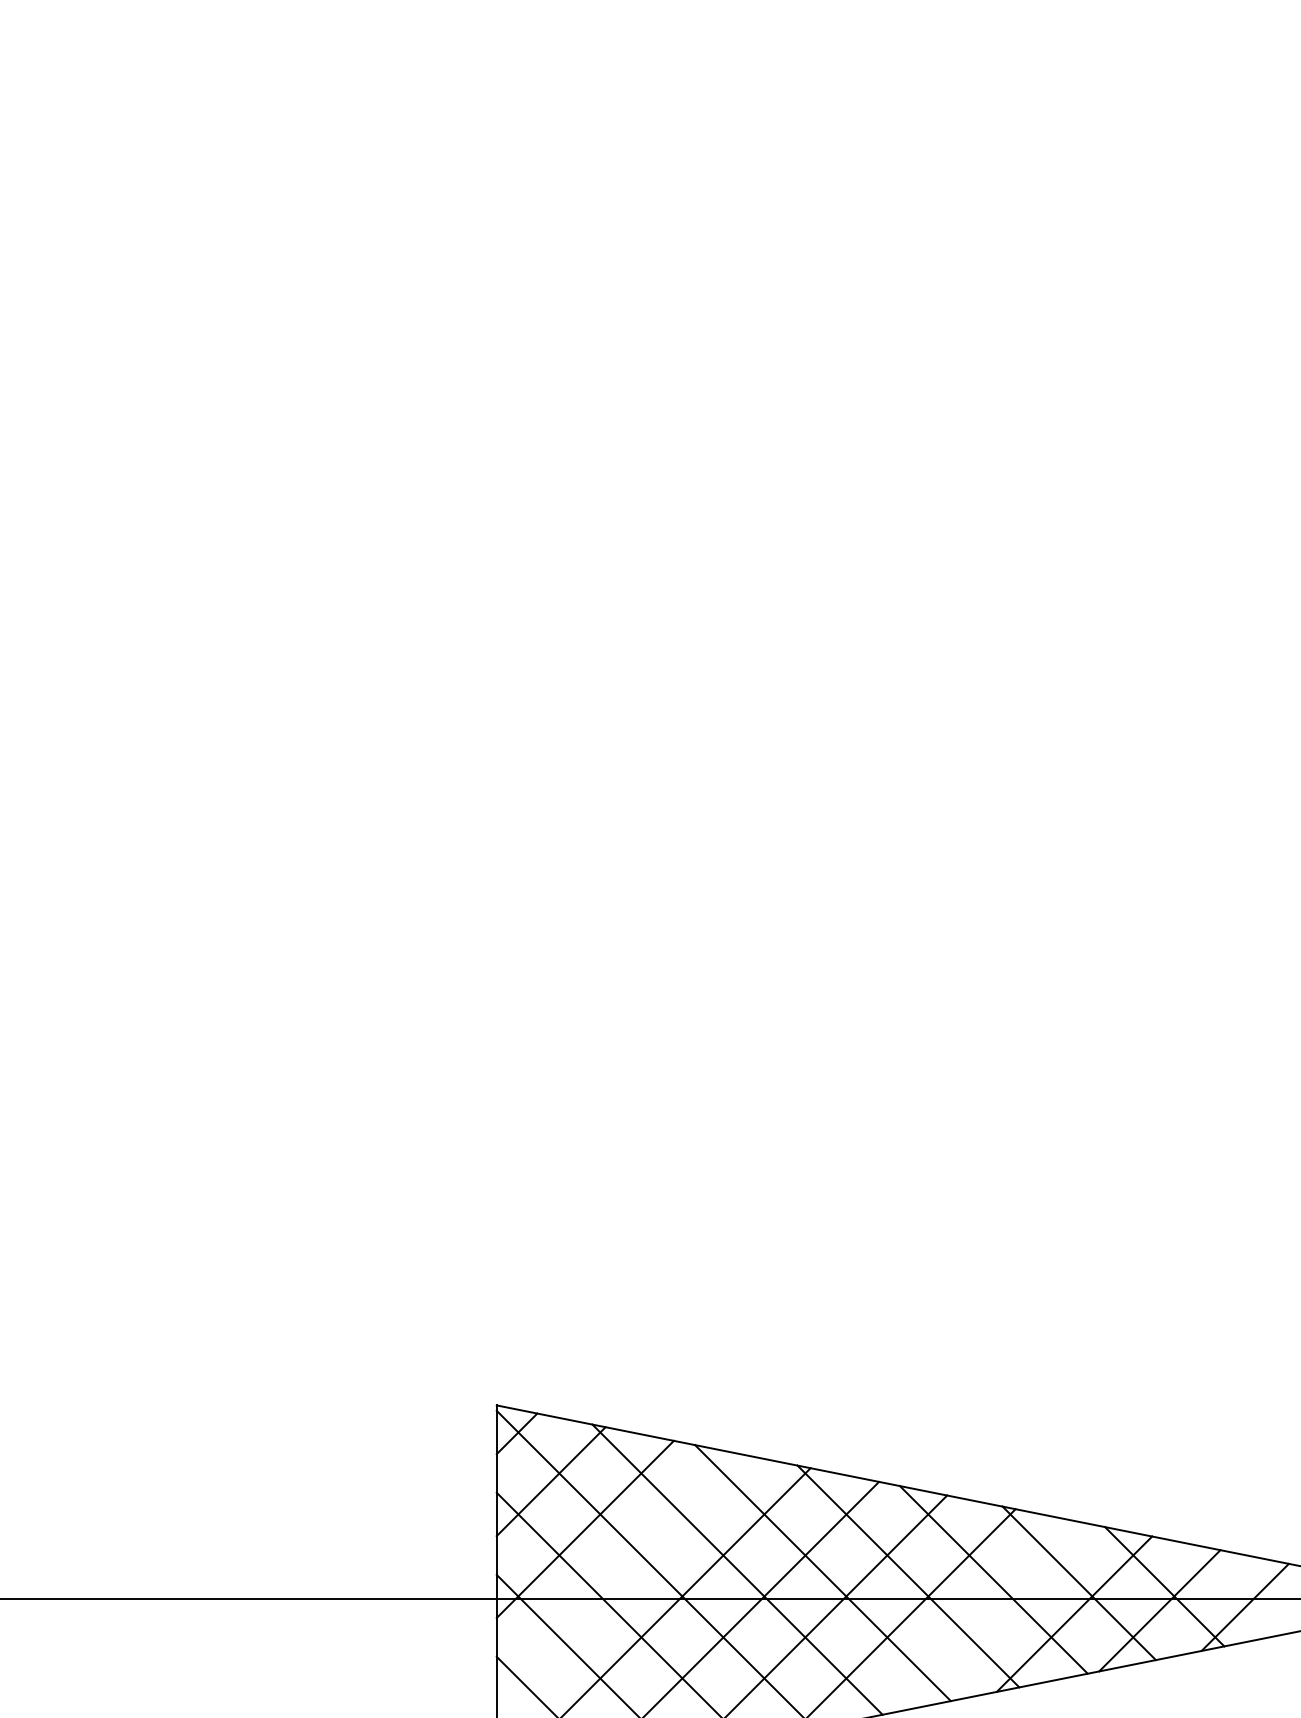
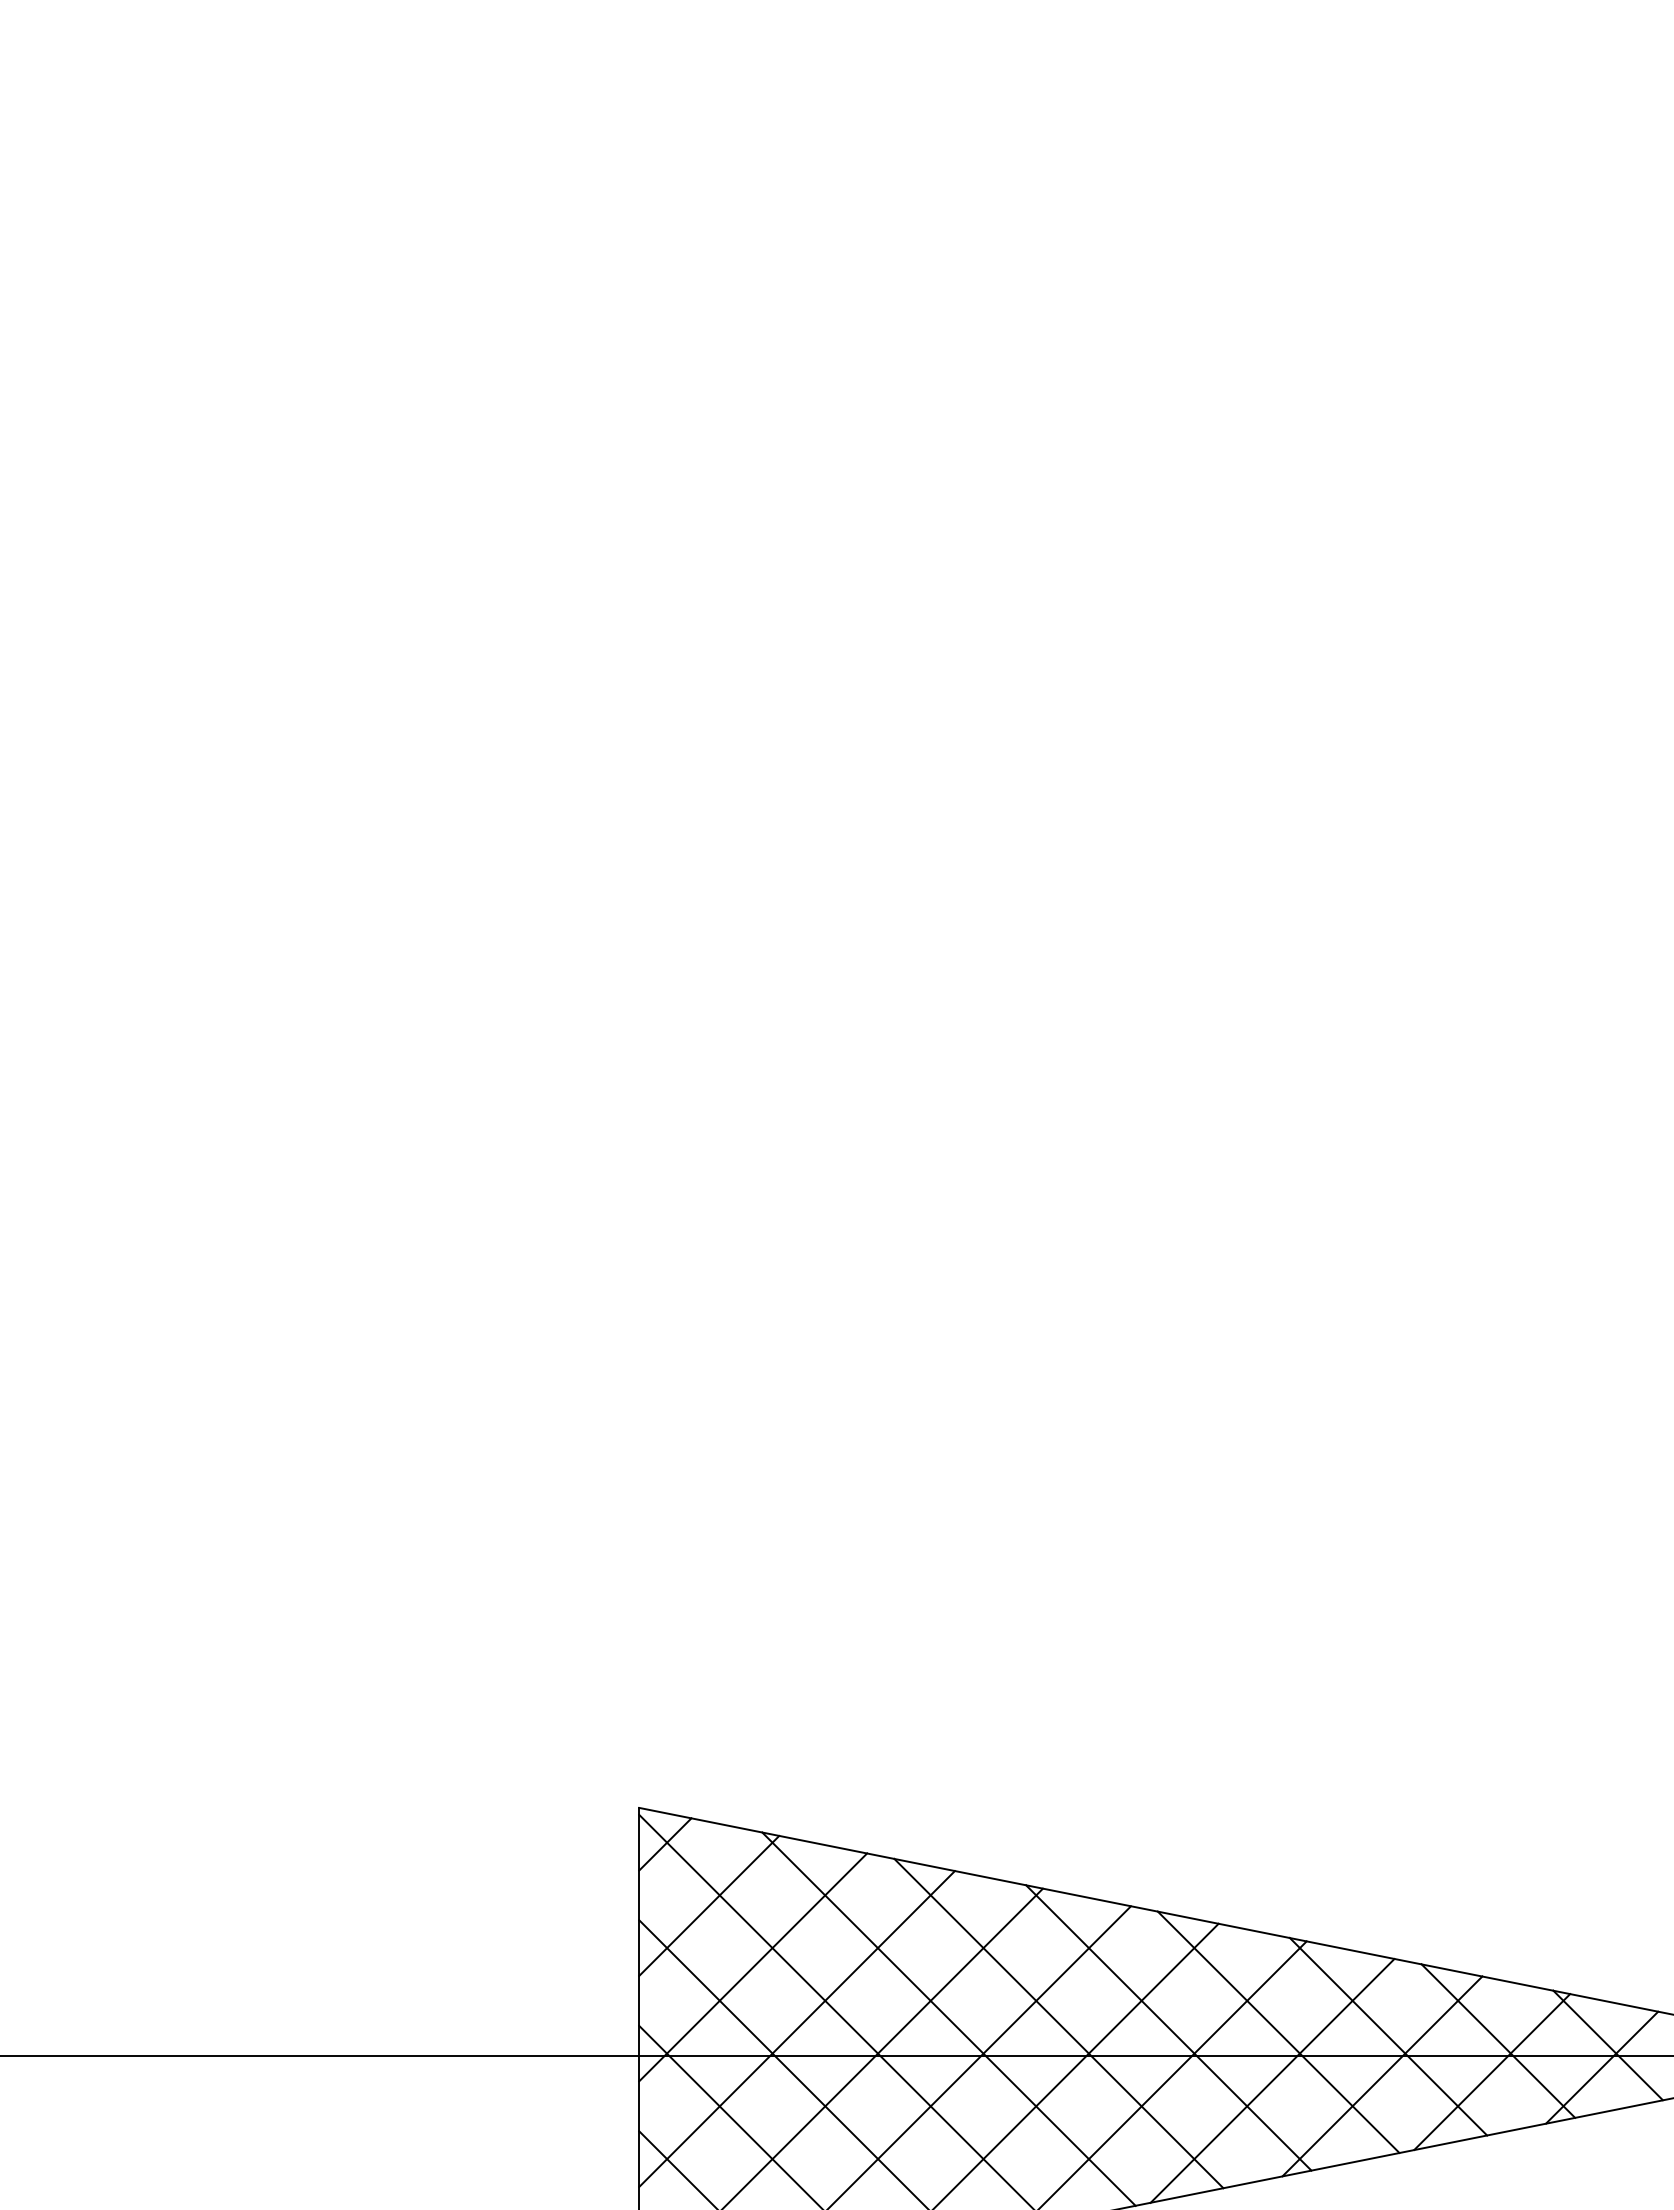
line: (619, 1576) -> (796, 2028), added
line: (1249, 1590) -> (1607, 2045), added
line: (989, 1617) -> (1272, 2080), added

